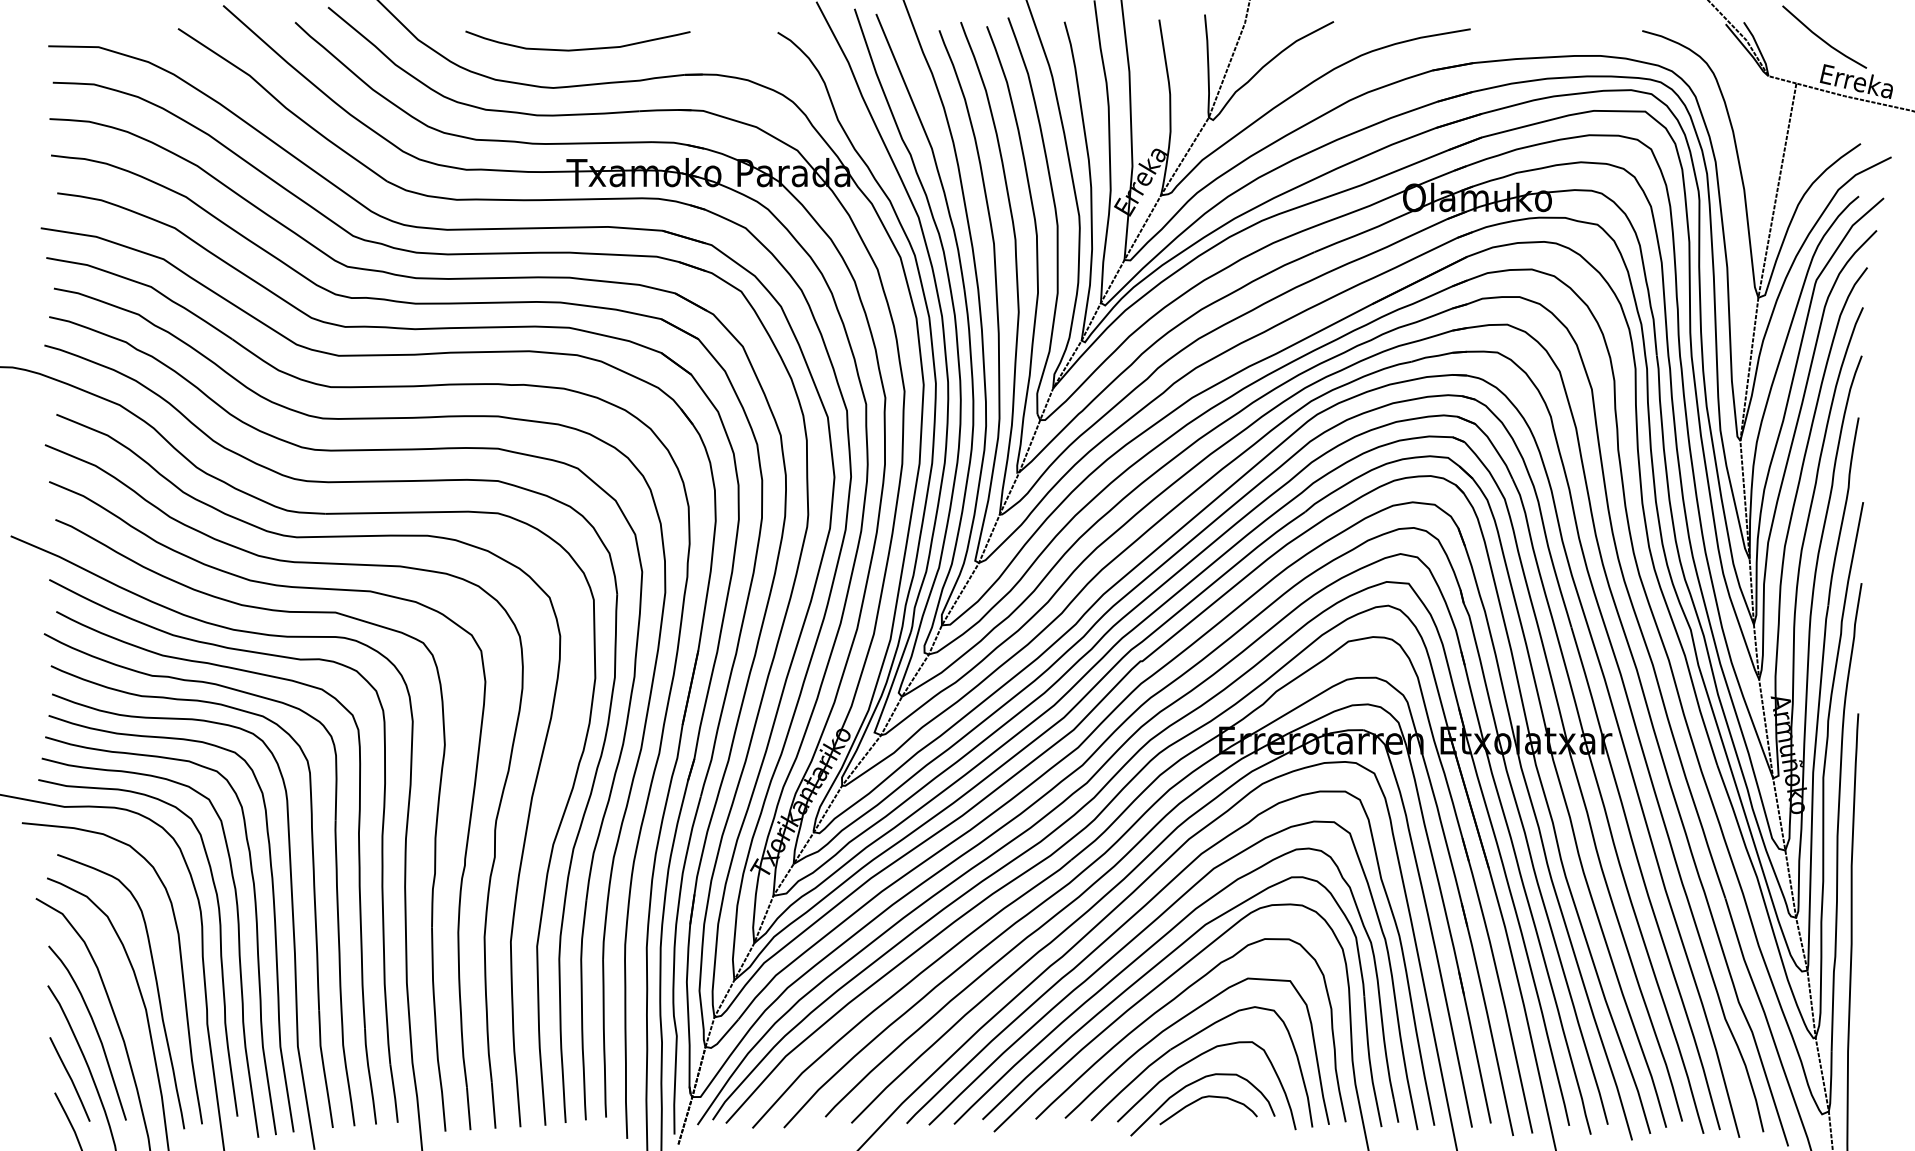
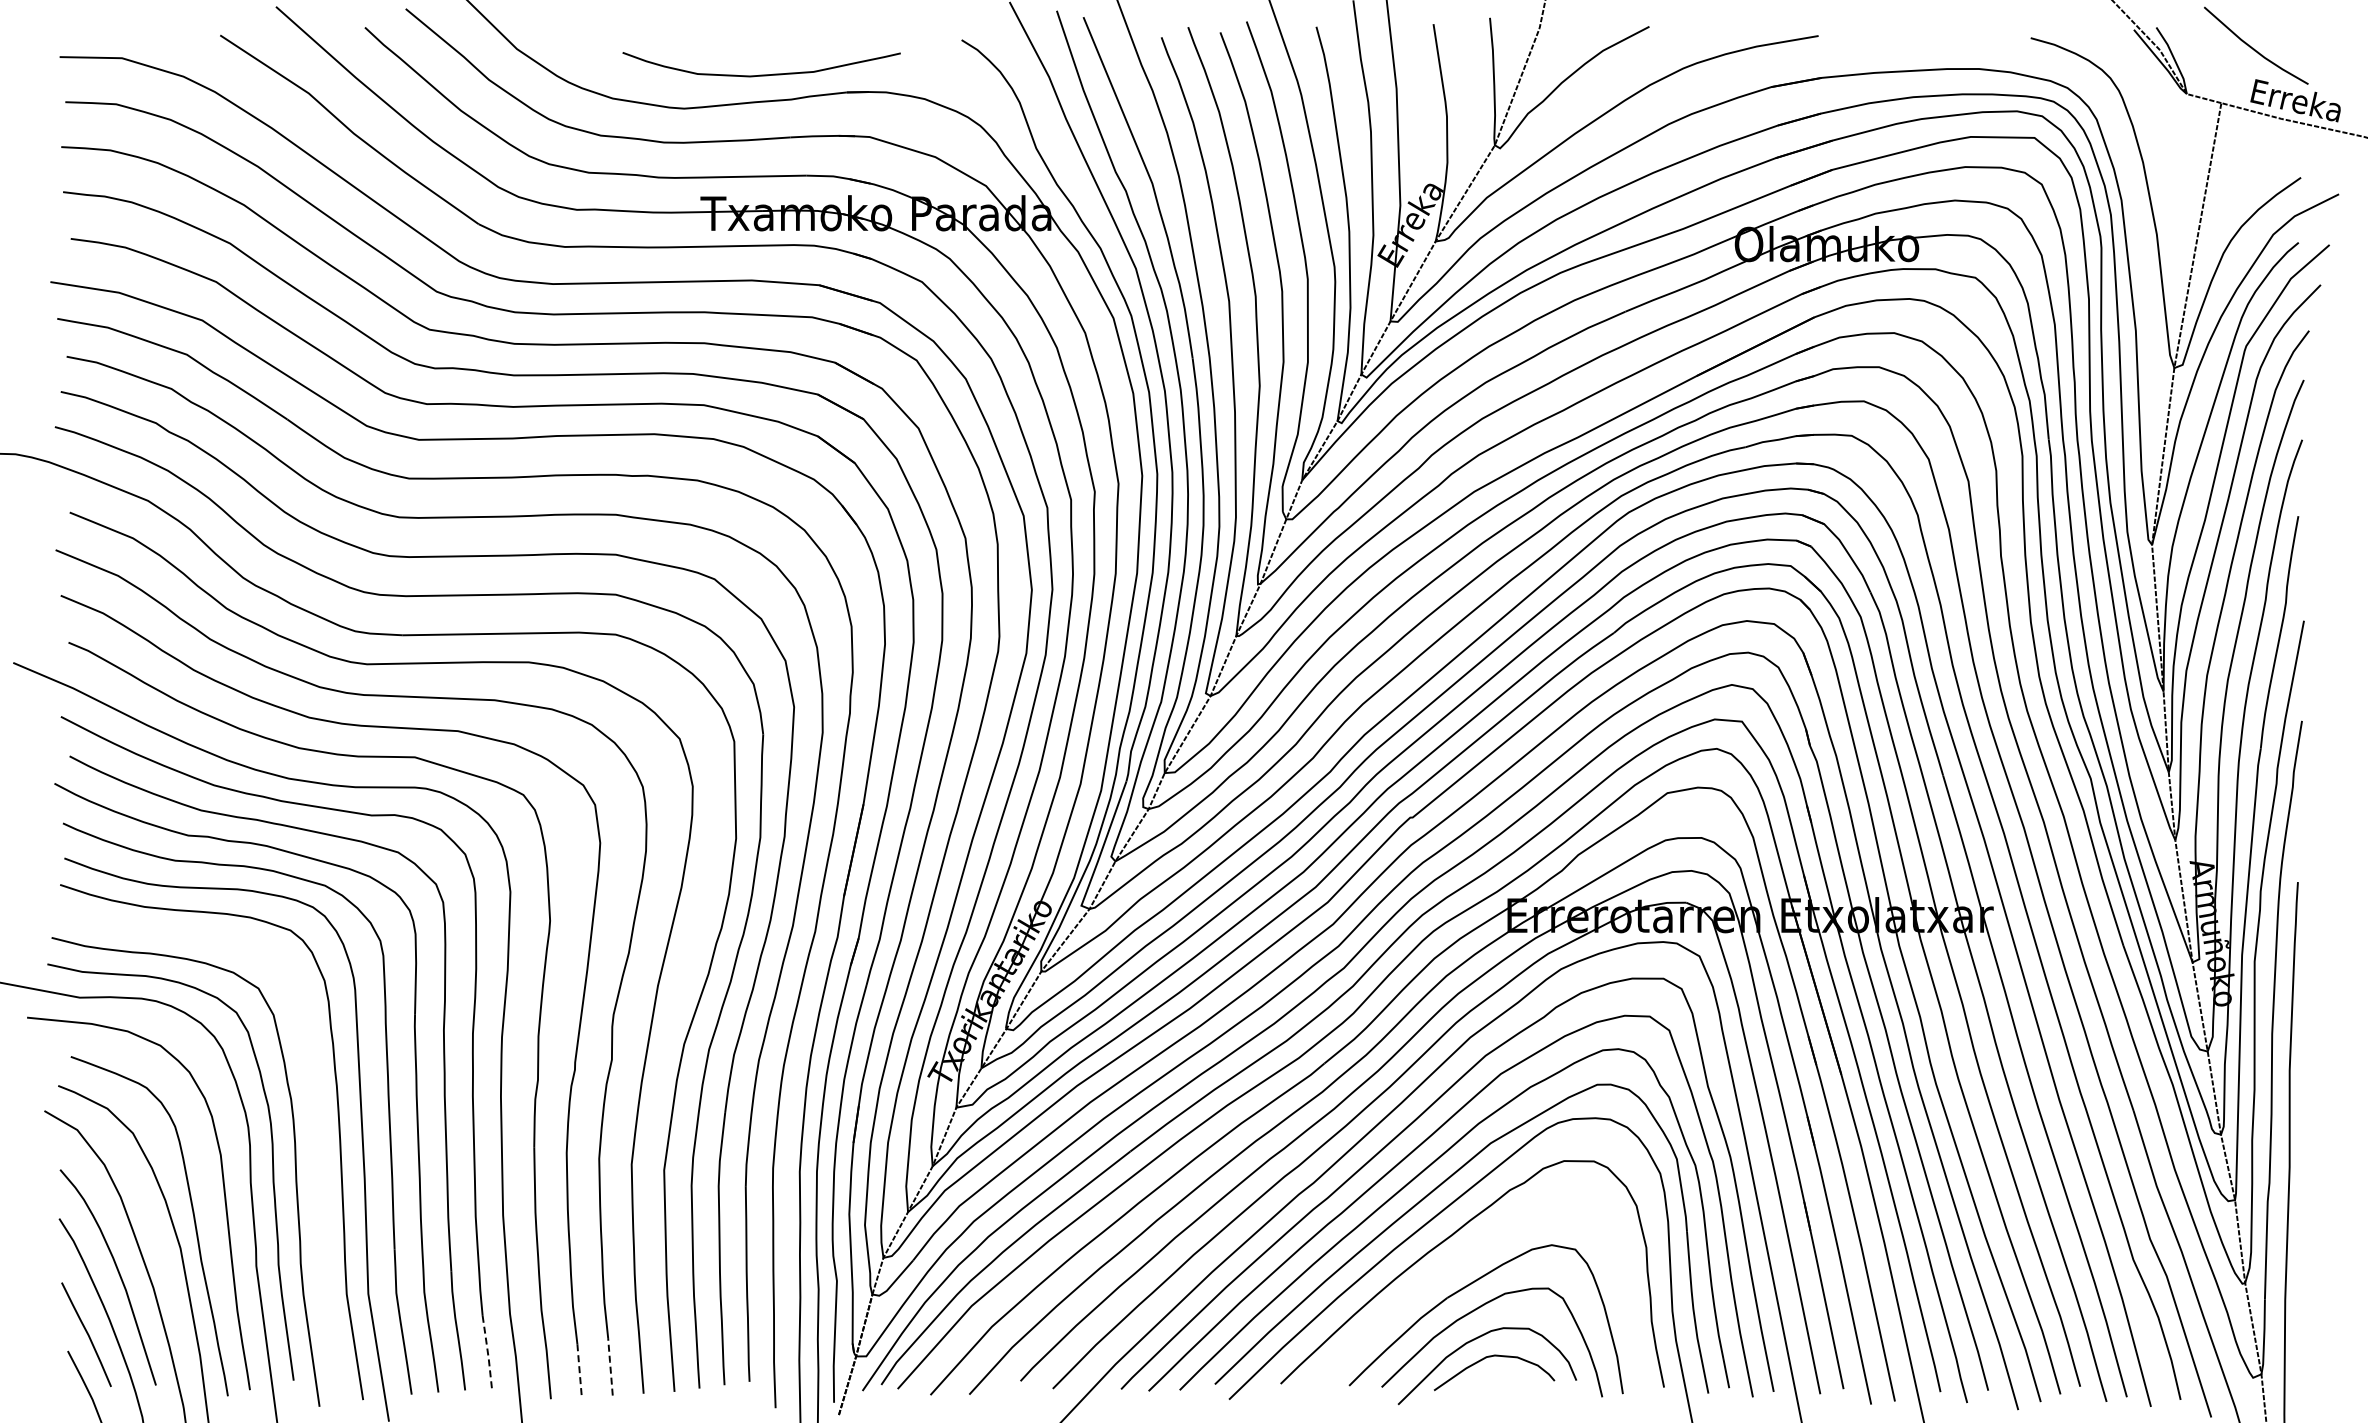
curve: (577, 49) -> (761, 74), moved
curve: (255, 926) -> (316, 1145), removed
curve: (1178, 1021) -> (1457, 1263), removed
line: (394, 1093) -> (487, 1351), solid -> dashed
line: (493, 1105) -> (610, 1366), solid -> dashed
line: (468, 1108) -> (579, 1370), solid -> dashed

